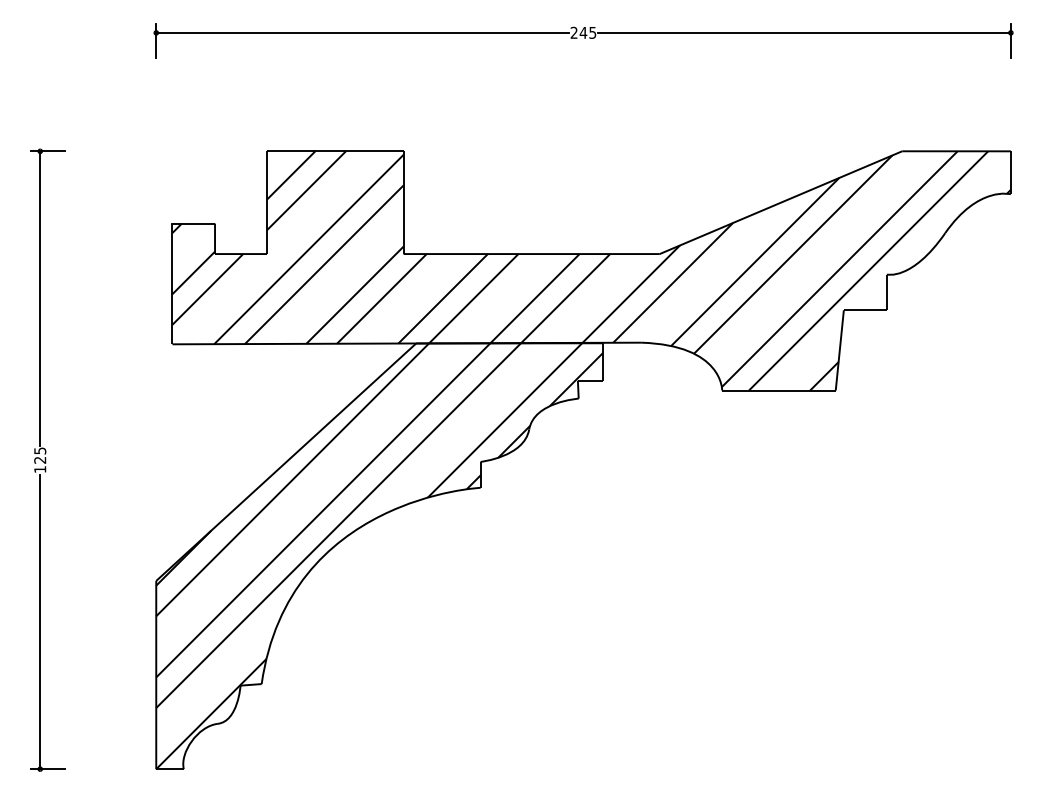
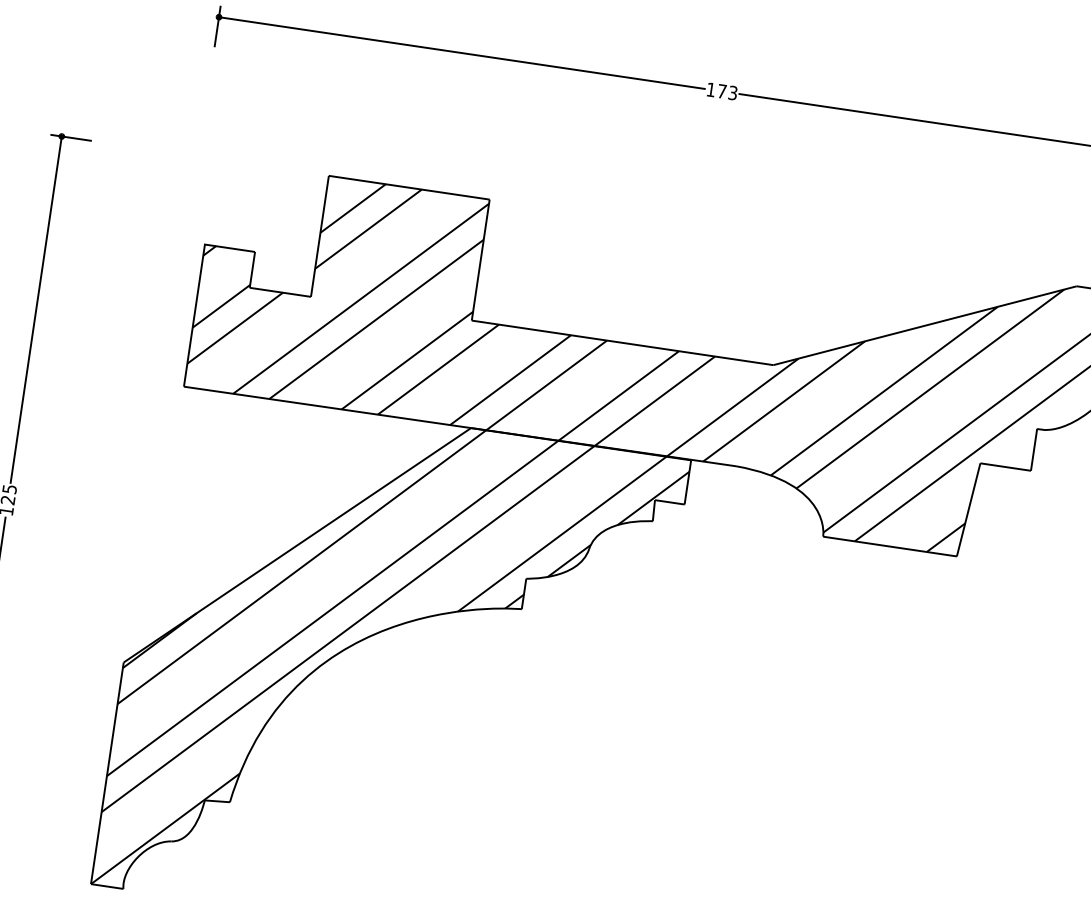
text: (583, 32) -> (722, 91), 245 -> 173

